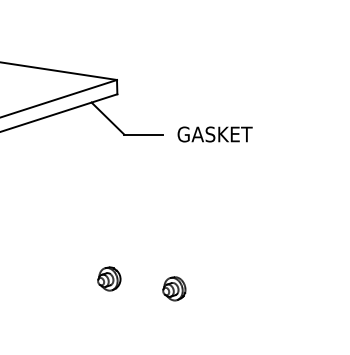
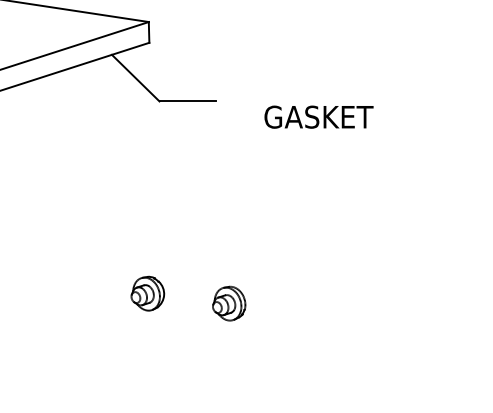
text: (214, 134) -> (318, 117), moved
part: (109, 278) -> (148, 292), moved
part: (174, 288) -> (229, 303), moved

